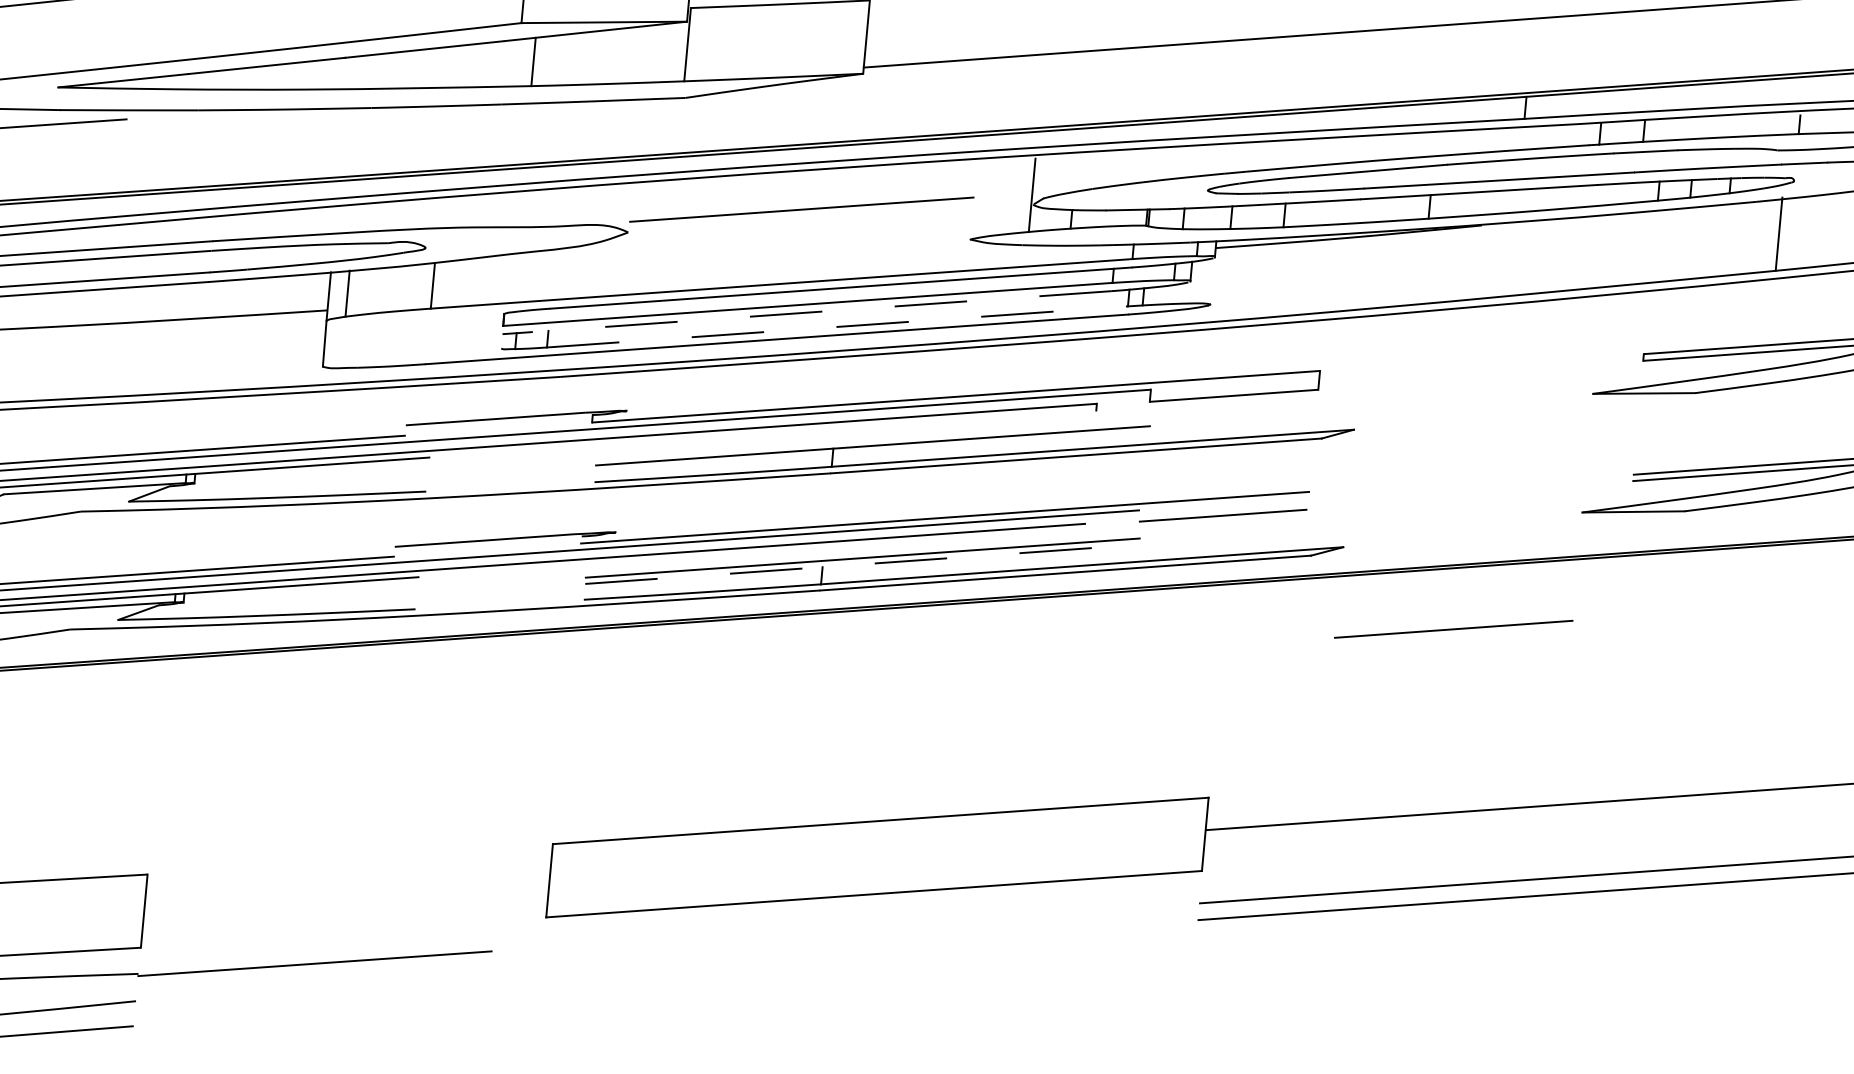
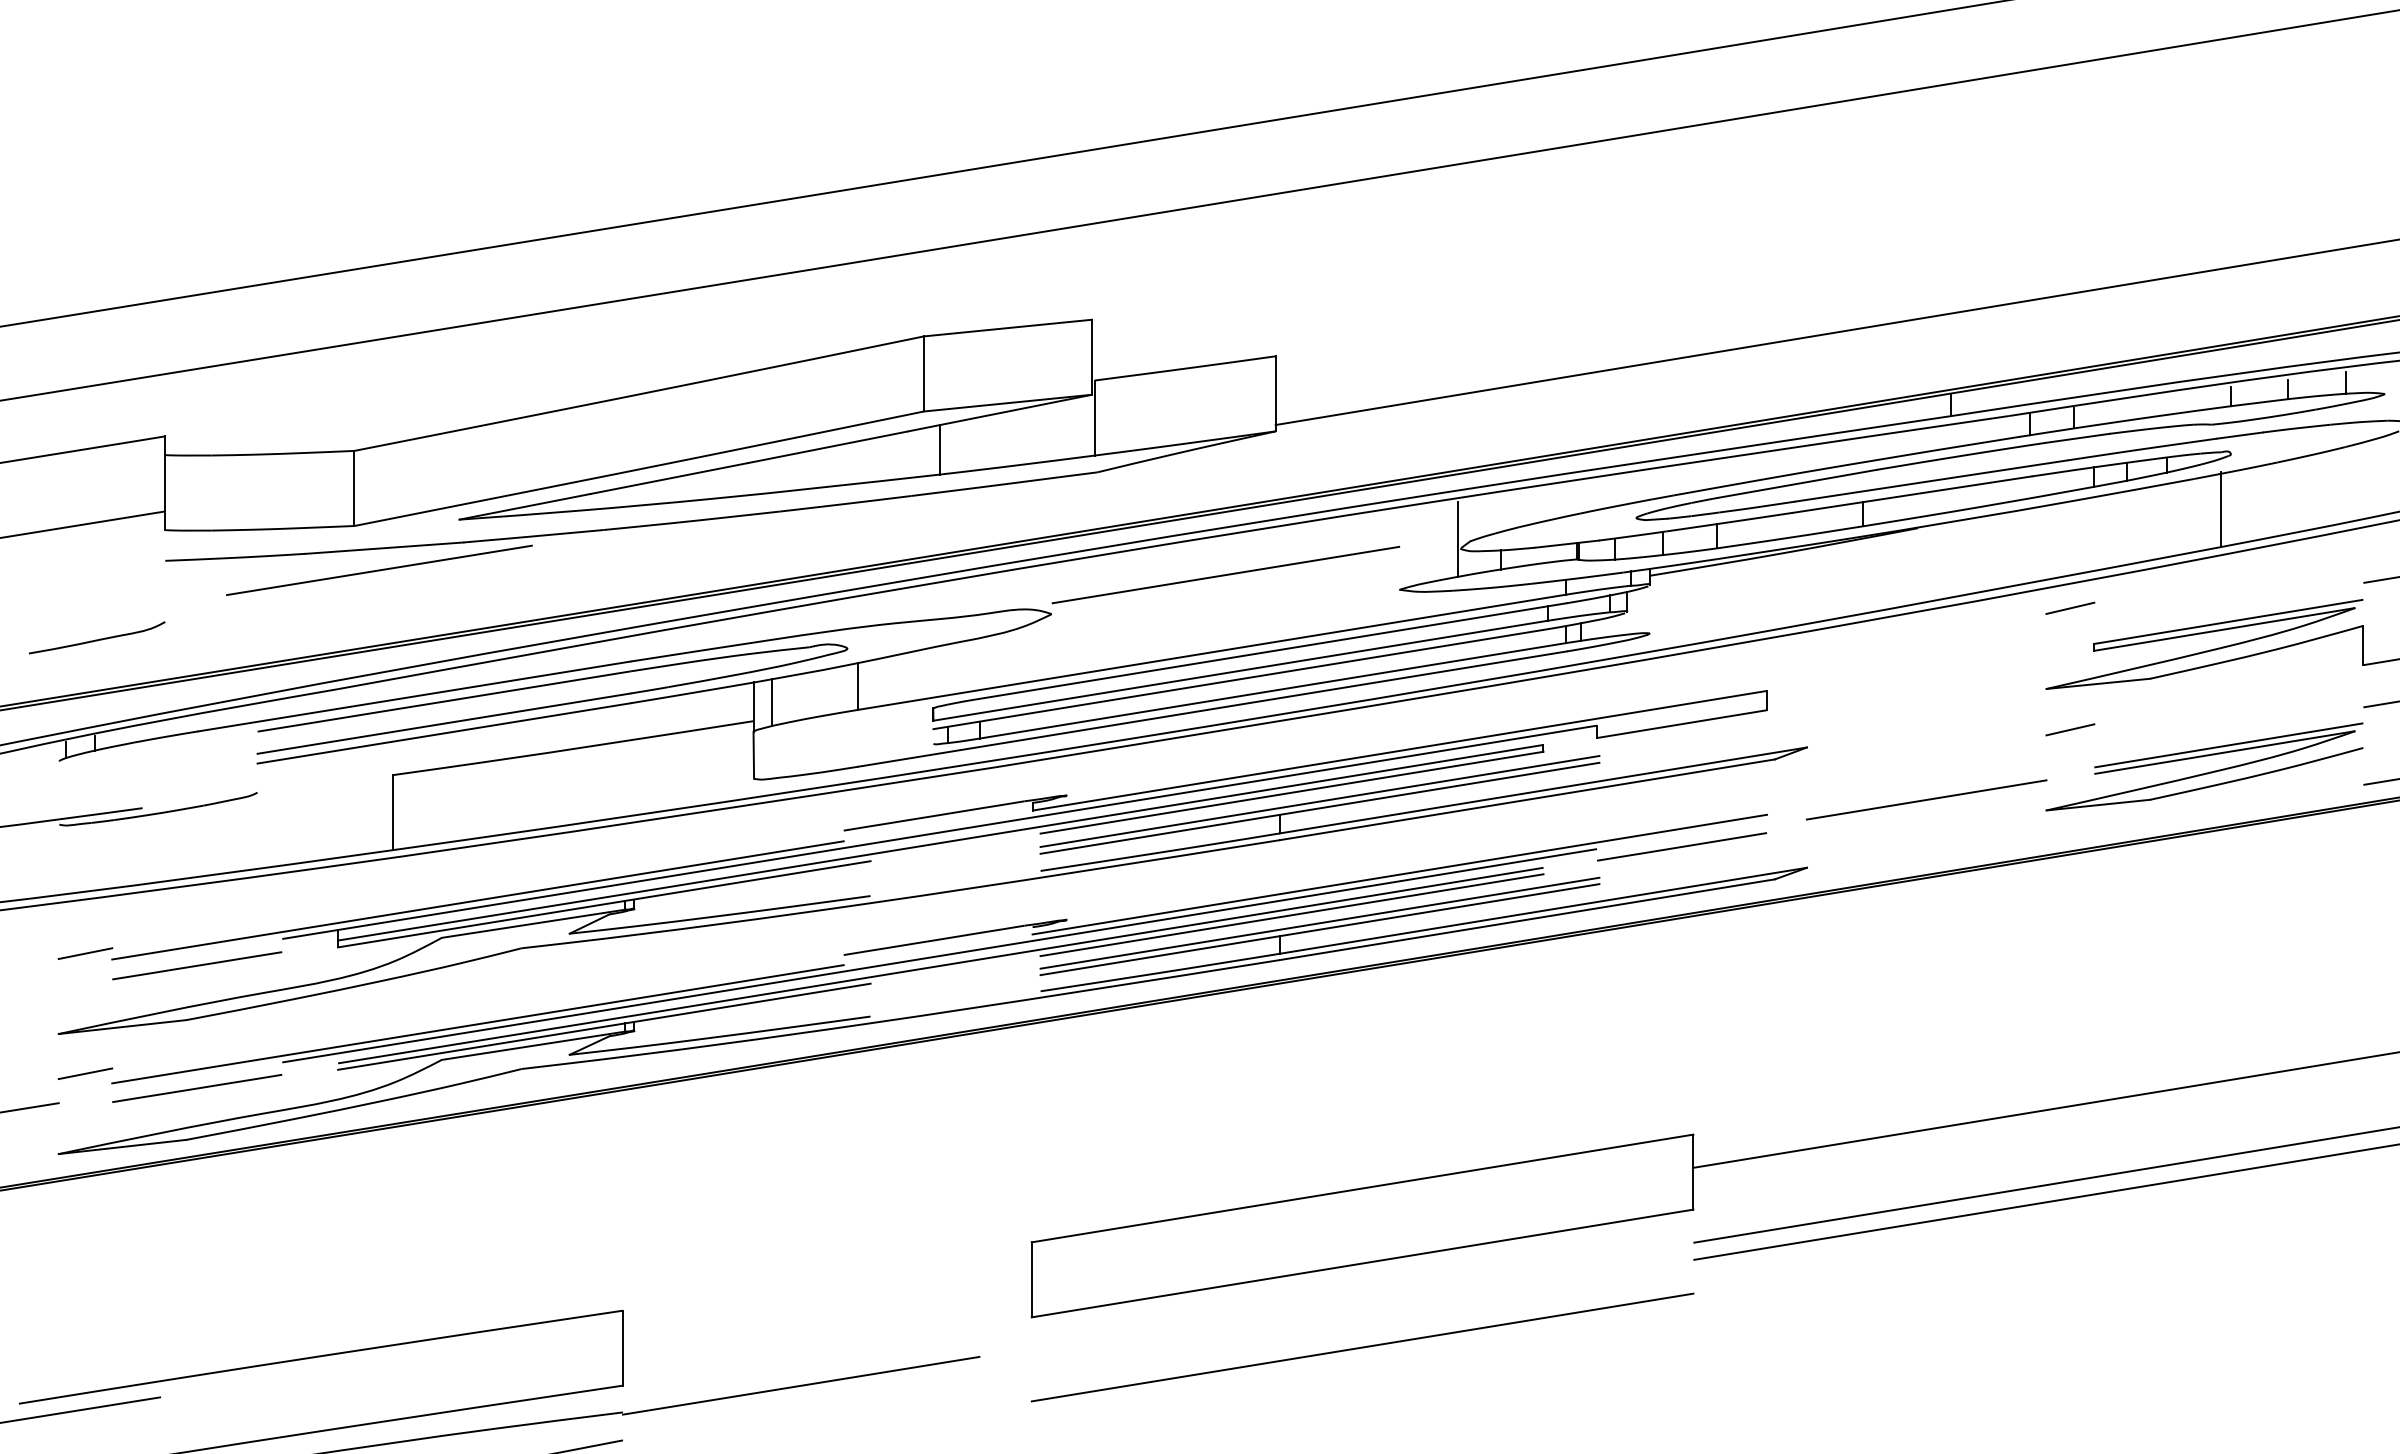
line: (806, 312) -> (1240, 679), dashed -> solid
line: (1623, 316) -> (2070, 607), added
line: (837, 326) -> (1272, 690), dashed -> solid
line: (846, 427) -> (1291, 792), added
line: (1612, 435) -> (2070, 729), added
line: (873, 439) -> (1319, 801), added
line: (835, 548) -> (1291, 915), added
line: (862, 564) -> (1320, 929), dashed -> solid
line: (1453, 628) -> (1926, 799), moved
line: (866, 976) -> (1362, 1347), added

